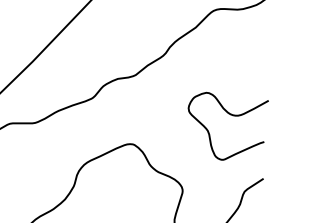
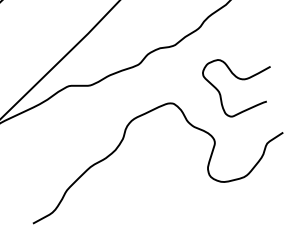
curve: (230, 115) -> (238, 79), moved

